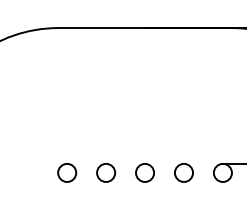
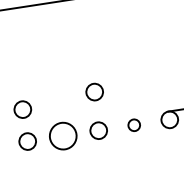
circle: (146, 130) -> (94, 91), added
circle: (67, 137) -> (23, 109), added
circle: (106, 172) -> (63, 135), size x1.6
circle: (183, 172) -> (133, 124), size x0.7

